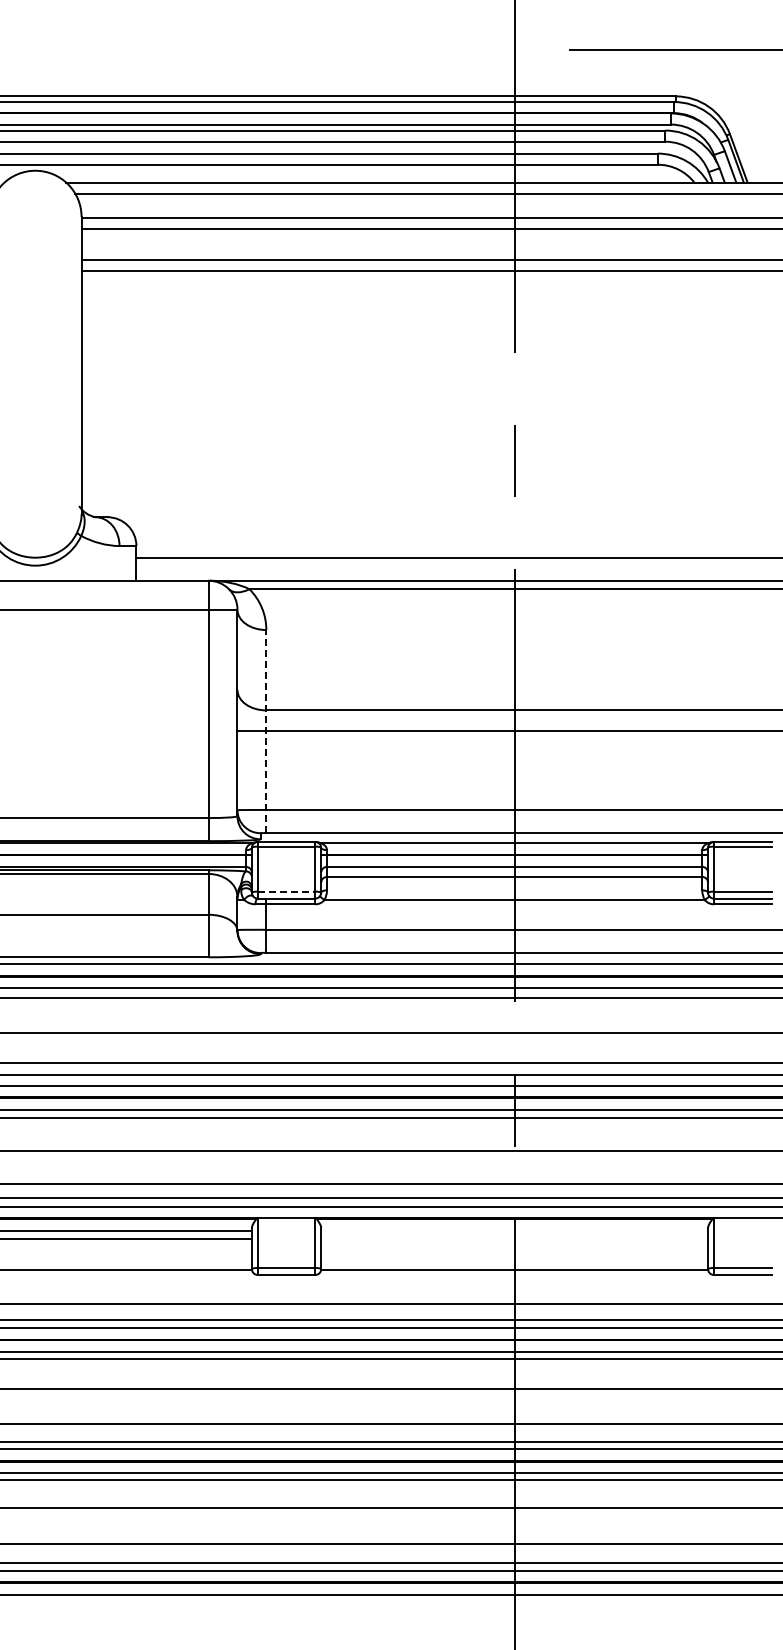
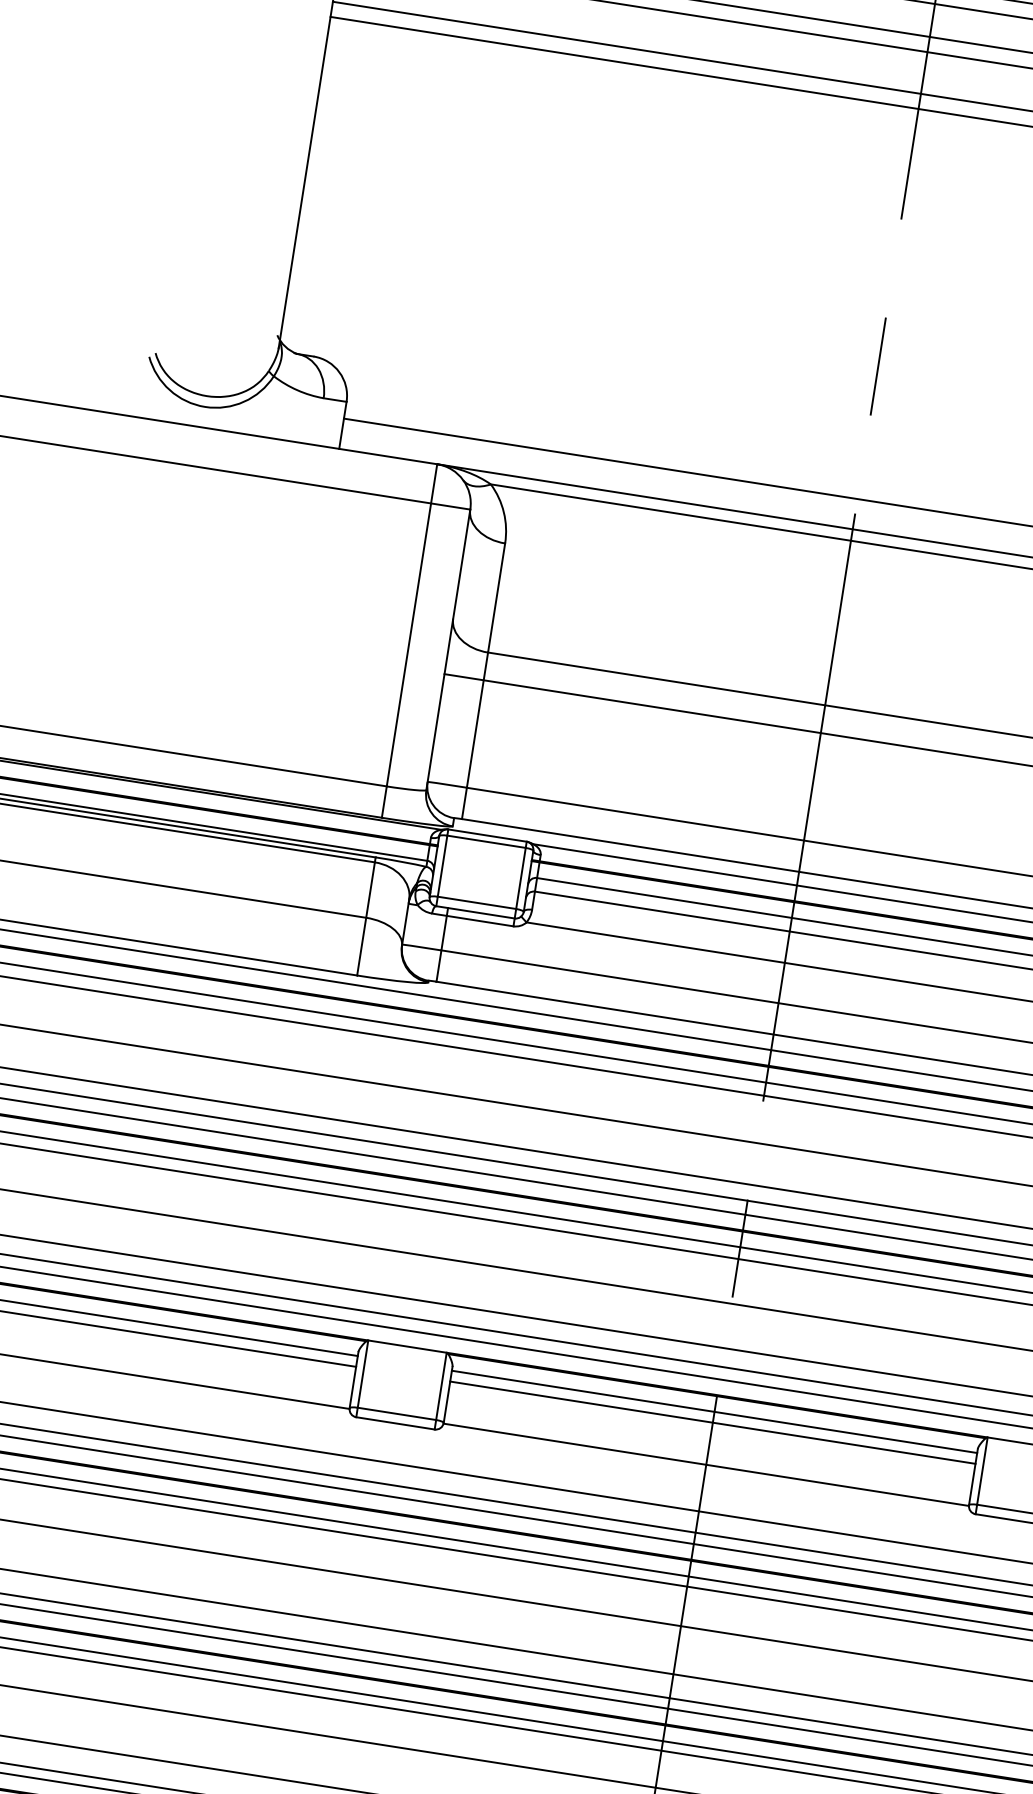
line: (266, 731) -> (483, 681), dashed -> solid
line: (286, 891) -> (476, 902), dashed -> solid
line: (514, 1230) -> (714, 1411), added
line: (514, 1238) -> (712, 1422), added

